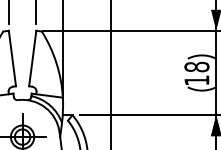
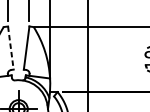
line: (12, 58) -> (10, 48), solid -> dashed

